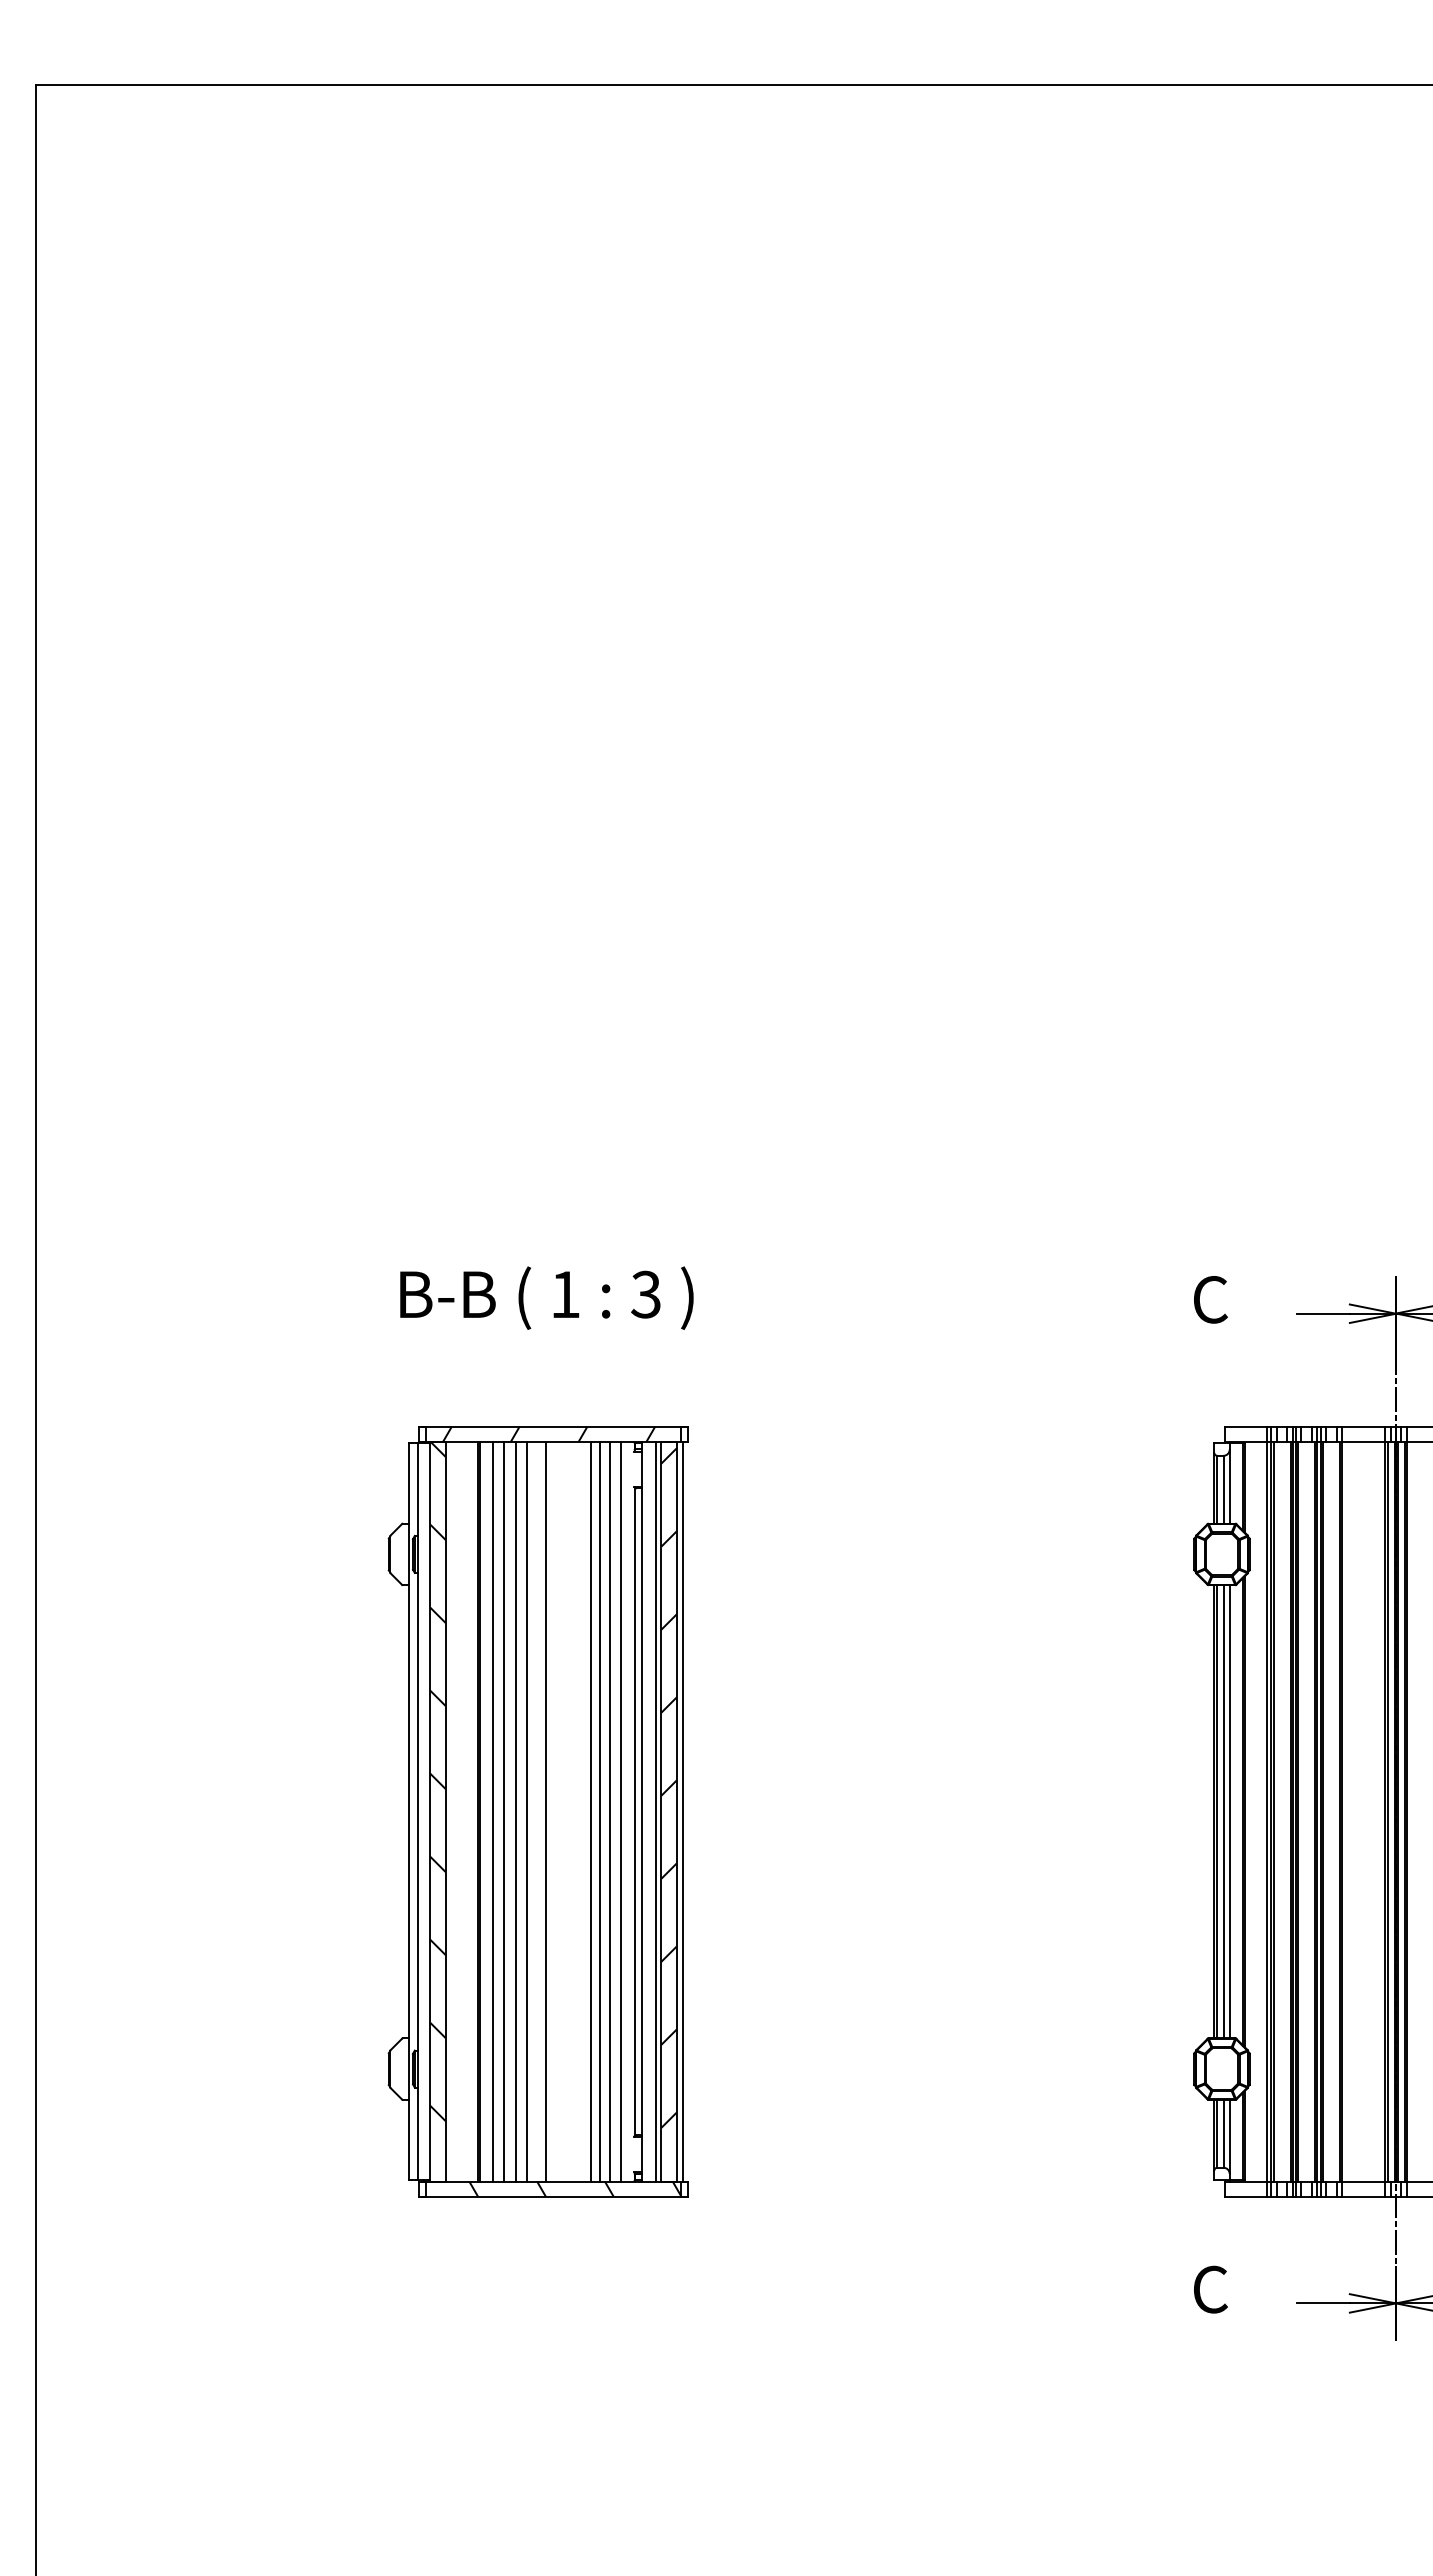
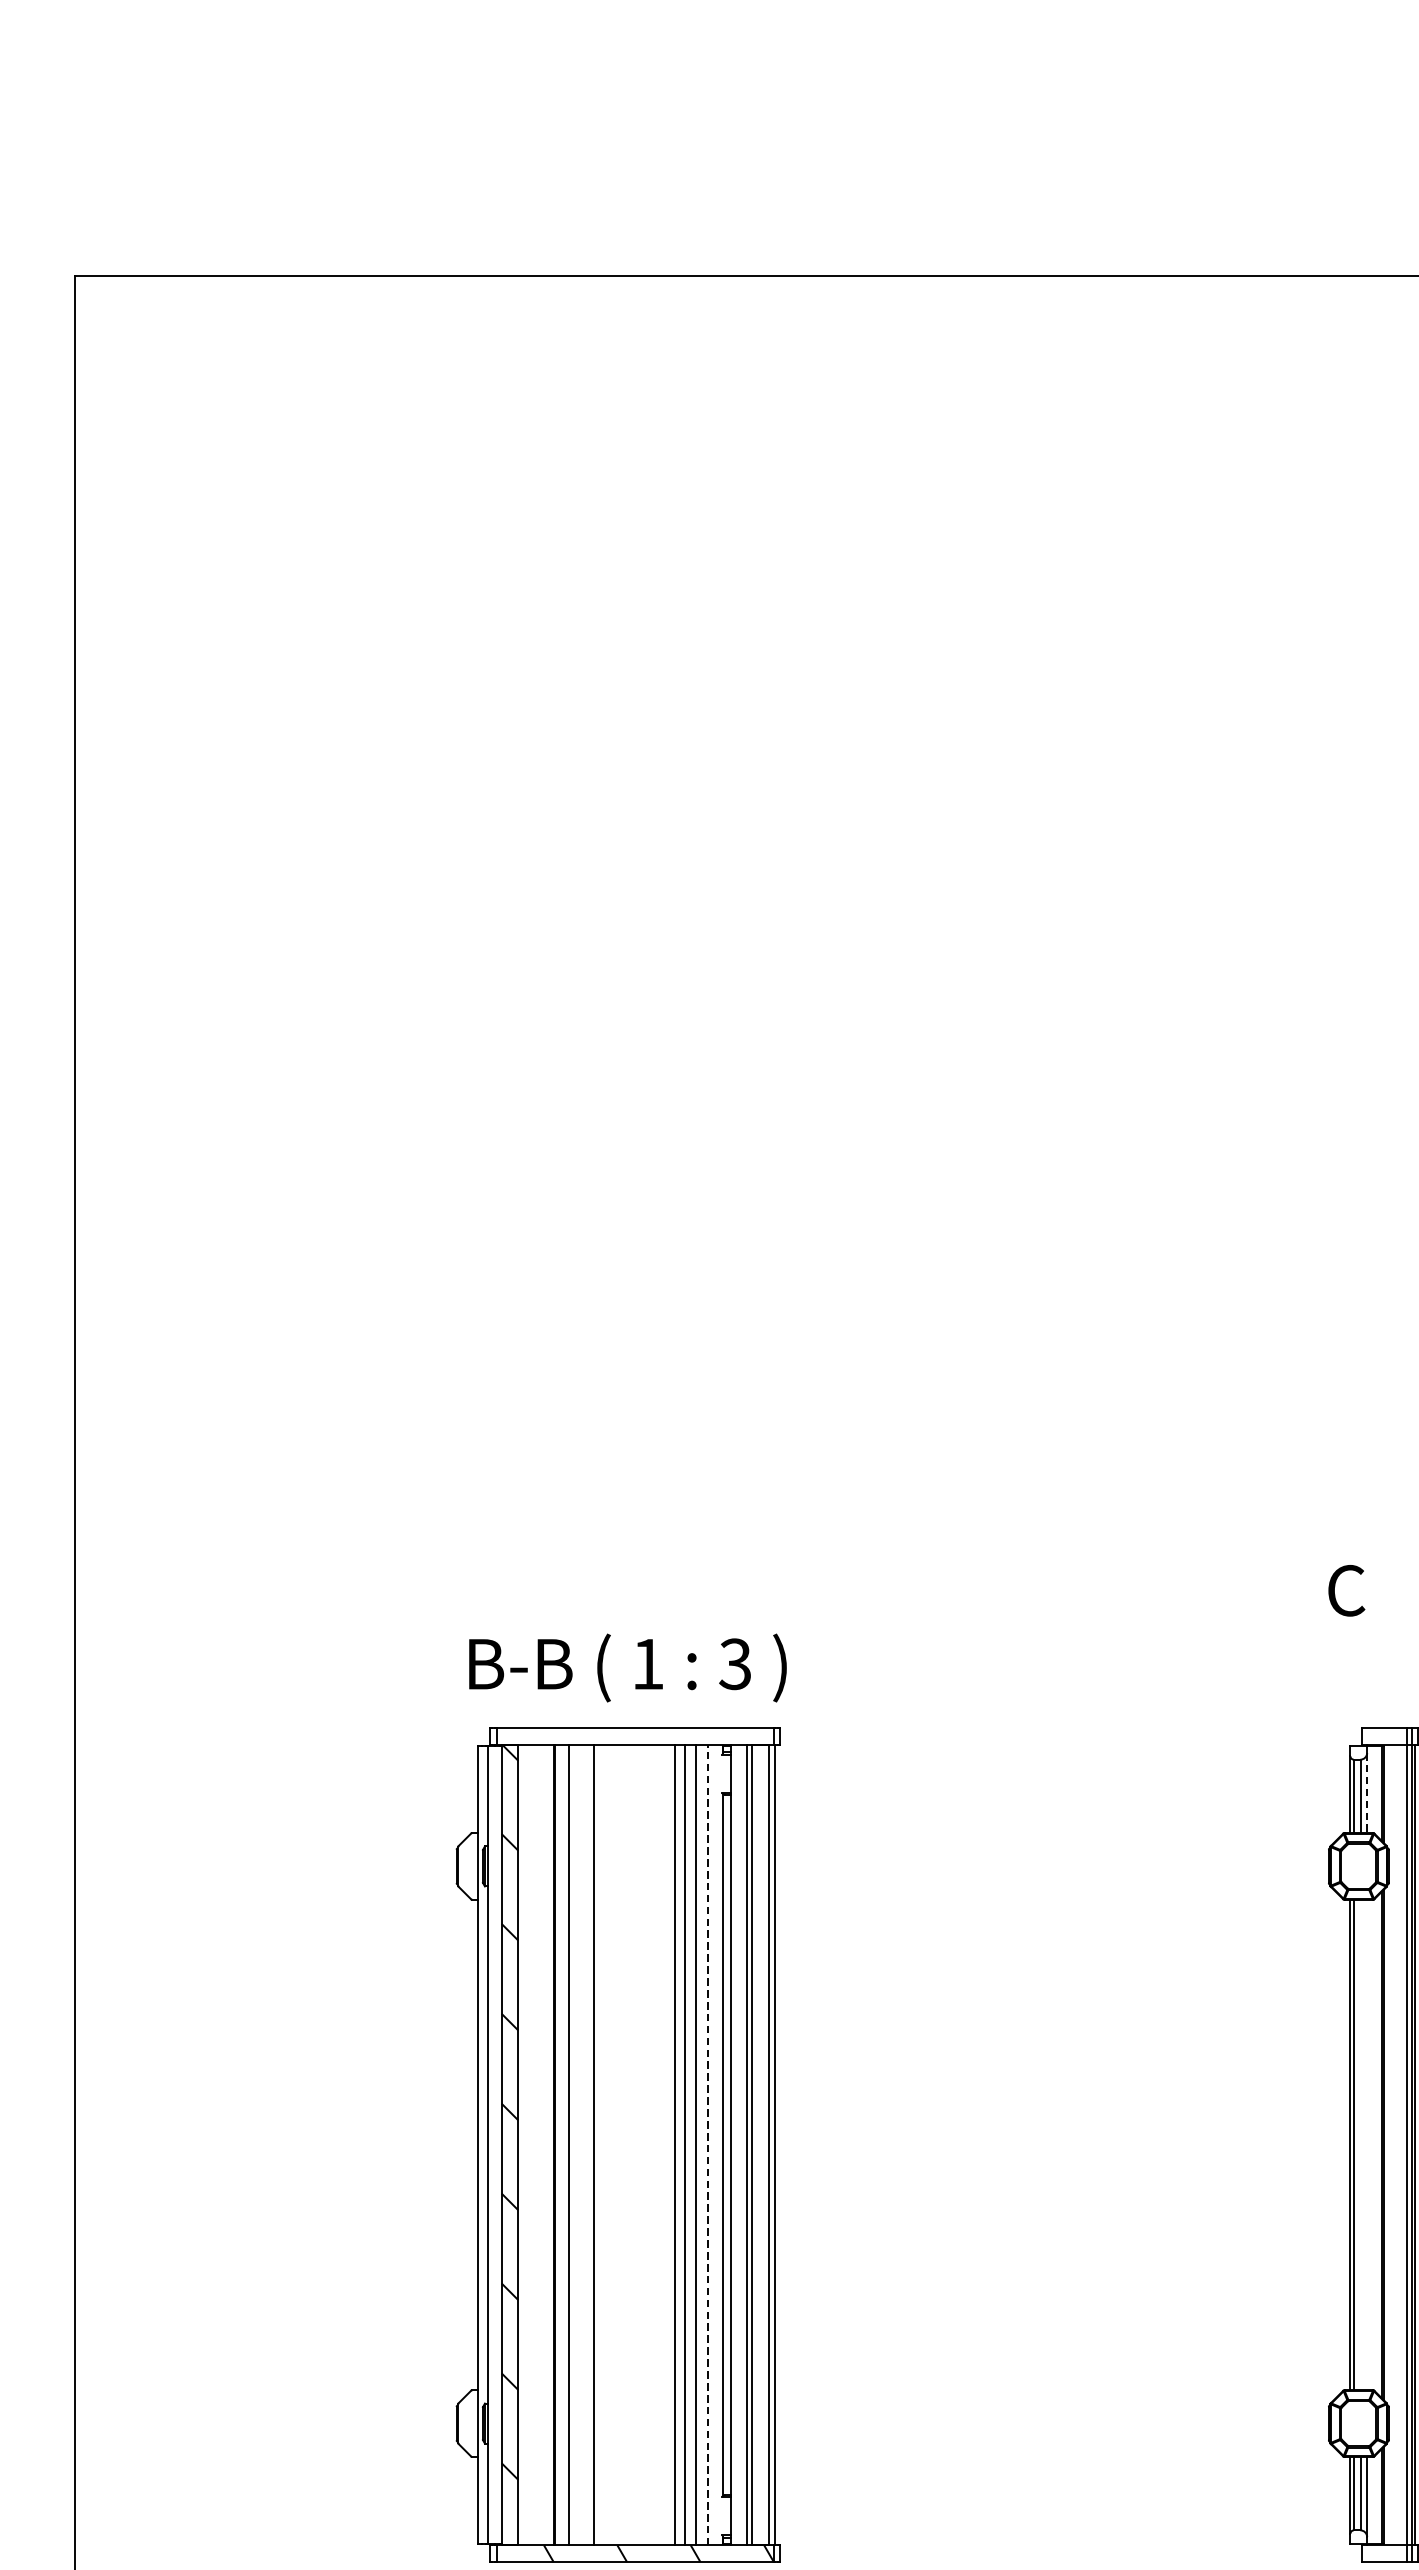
text: (546, 1297) -> (627, 1667), moved
hatch: (549, 1433) -> (630, 1735), removed
line: (1229, 1486) -> (1366, 1792), solid -> dashed
hatch: (668, 1787) -> (759, 2118), removed
line: (503, 1811) -> (580, 2144), removed
line: (527, 1811) -> (606, 2144), removed
line: (545, 1811) -> (626, 2144), removed
line: (620, 1811) -> (707, 2144), solid -> dashed
line: (1223, 1811) -> (1360, 2144), removed
line: (1229, 1811) -> (1366, 2144), removed

